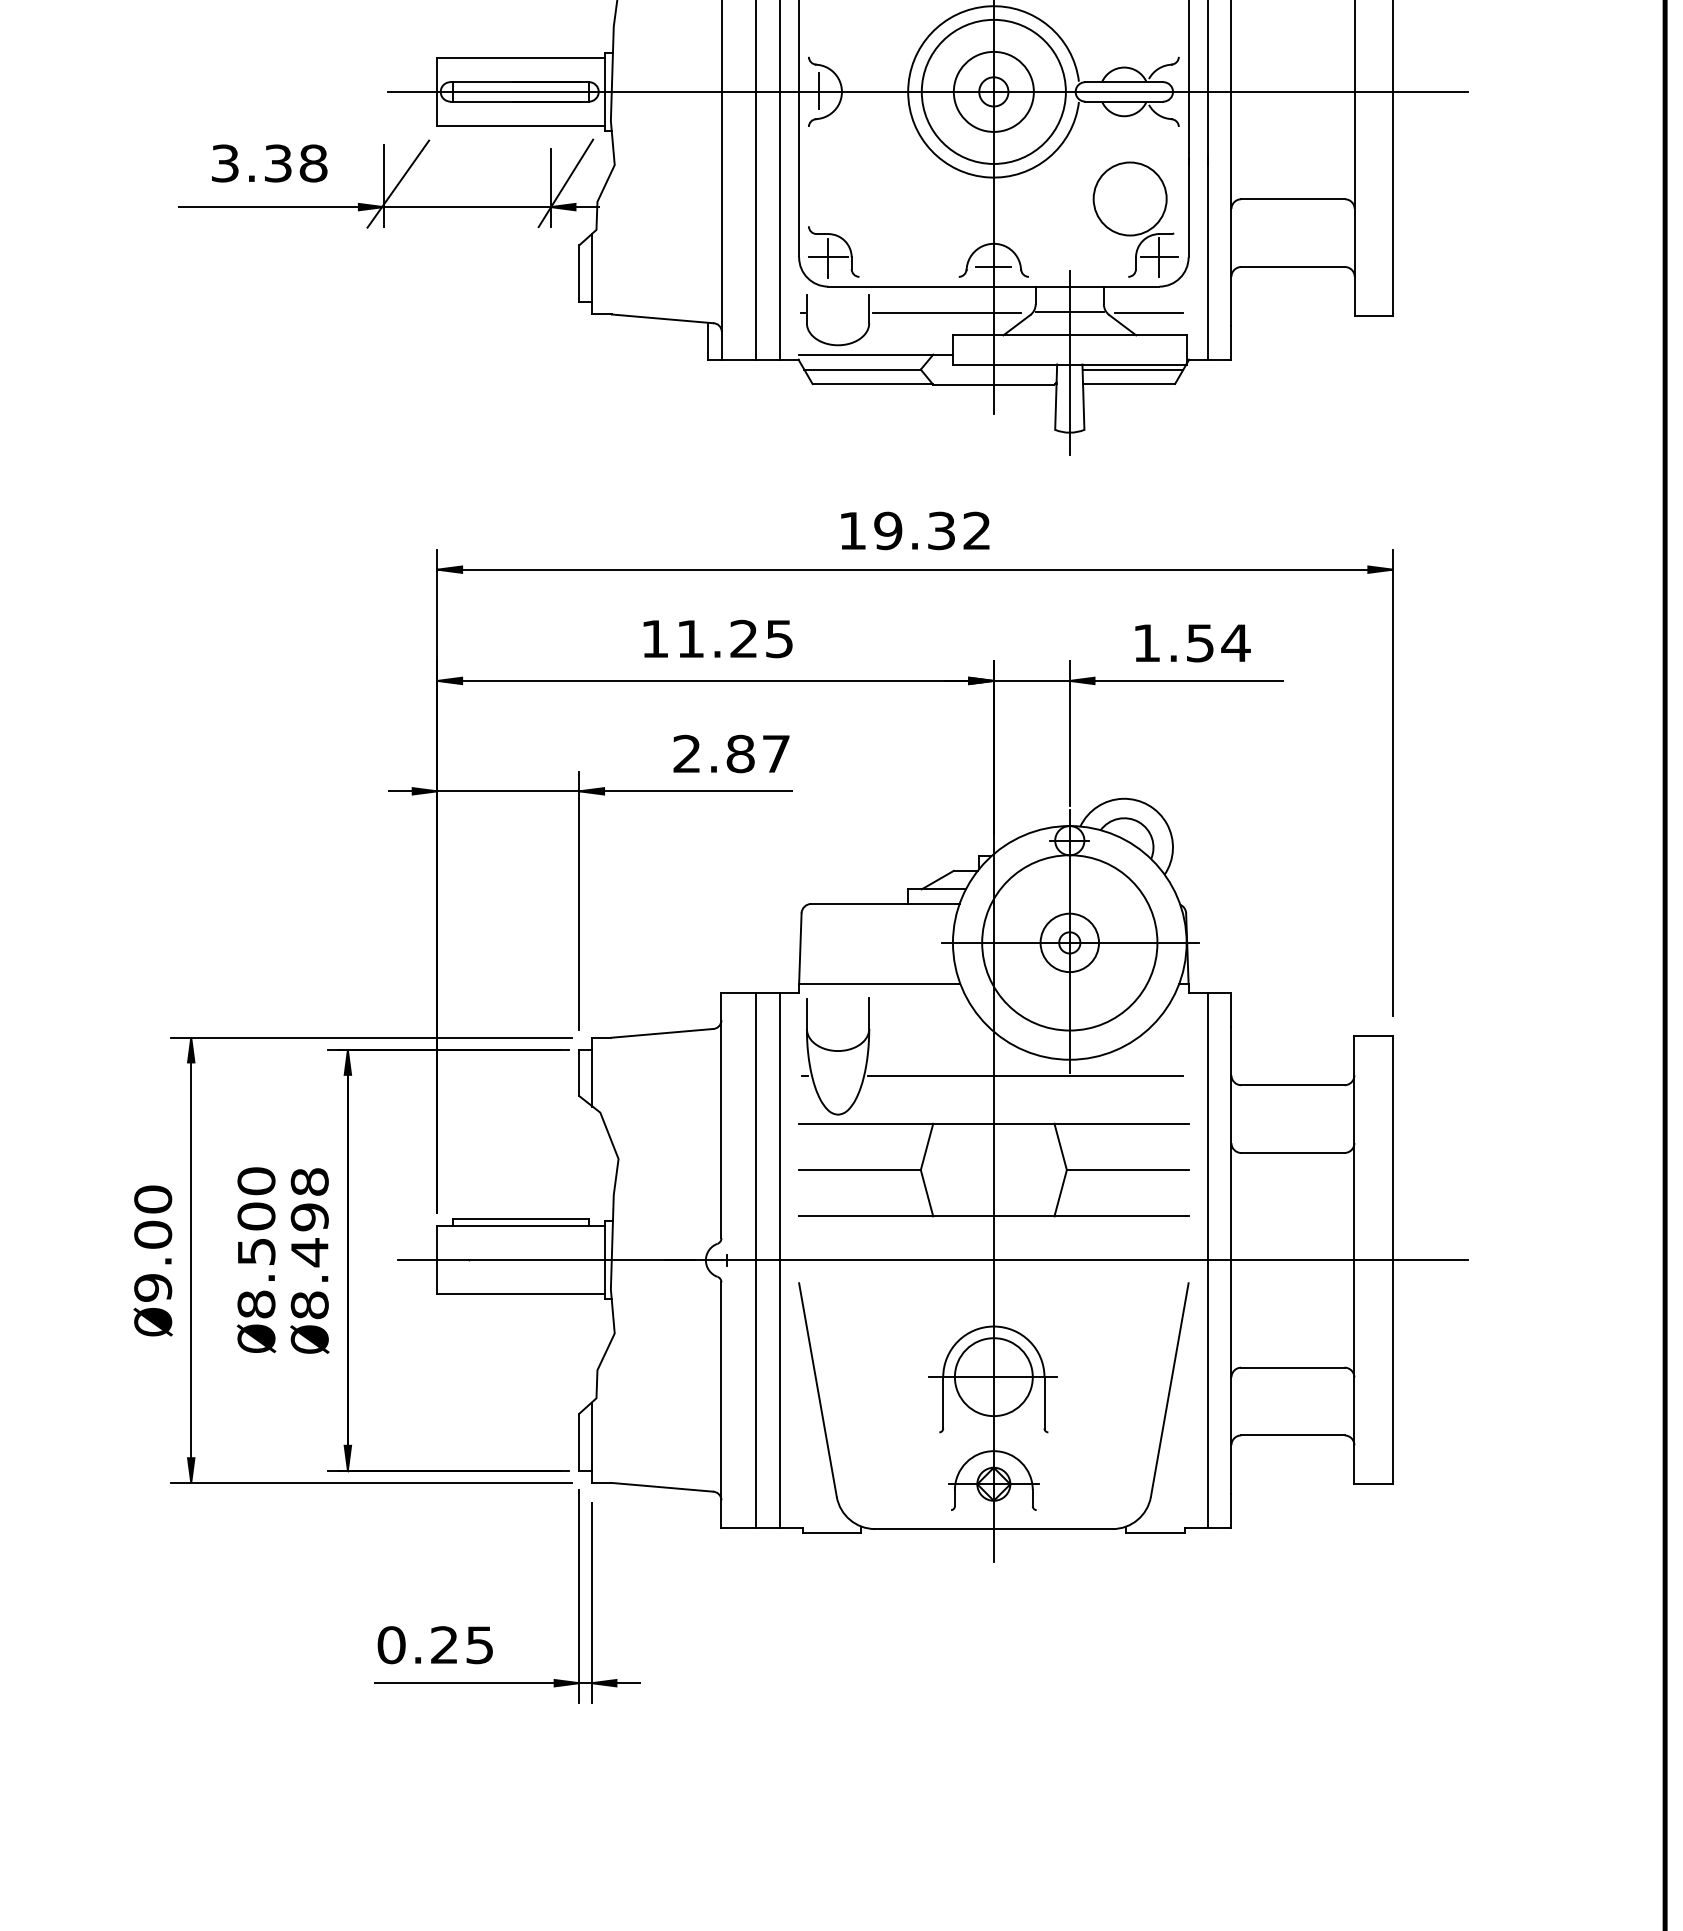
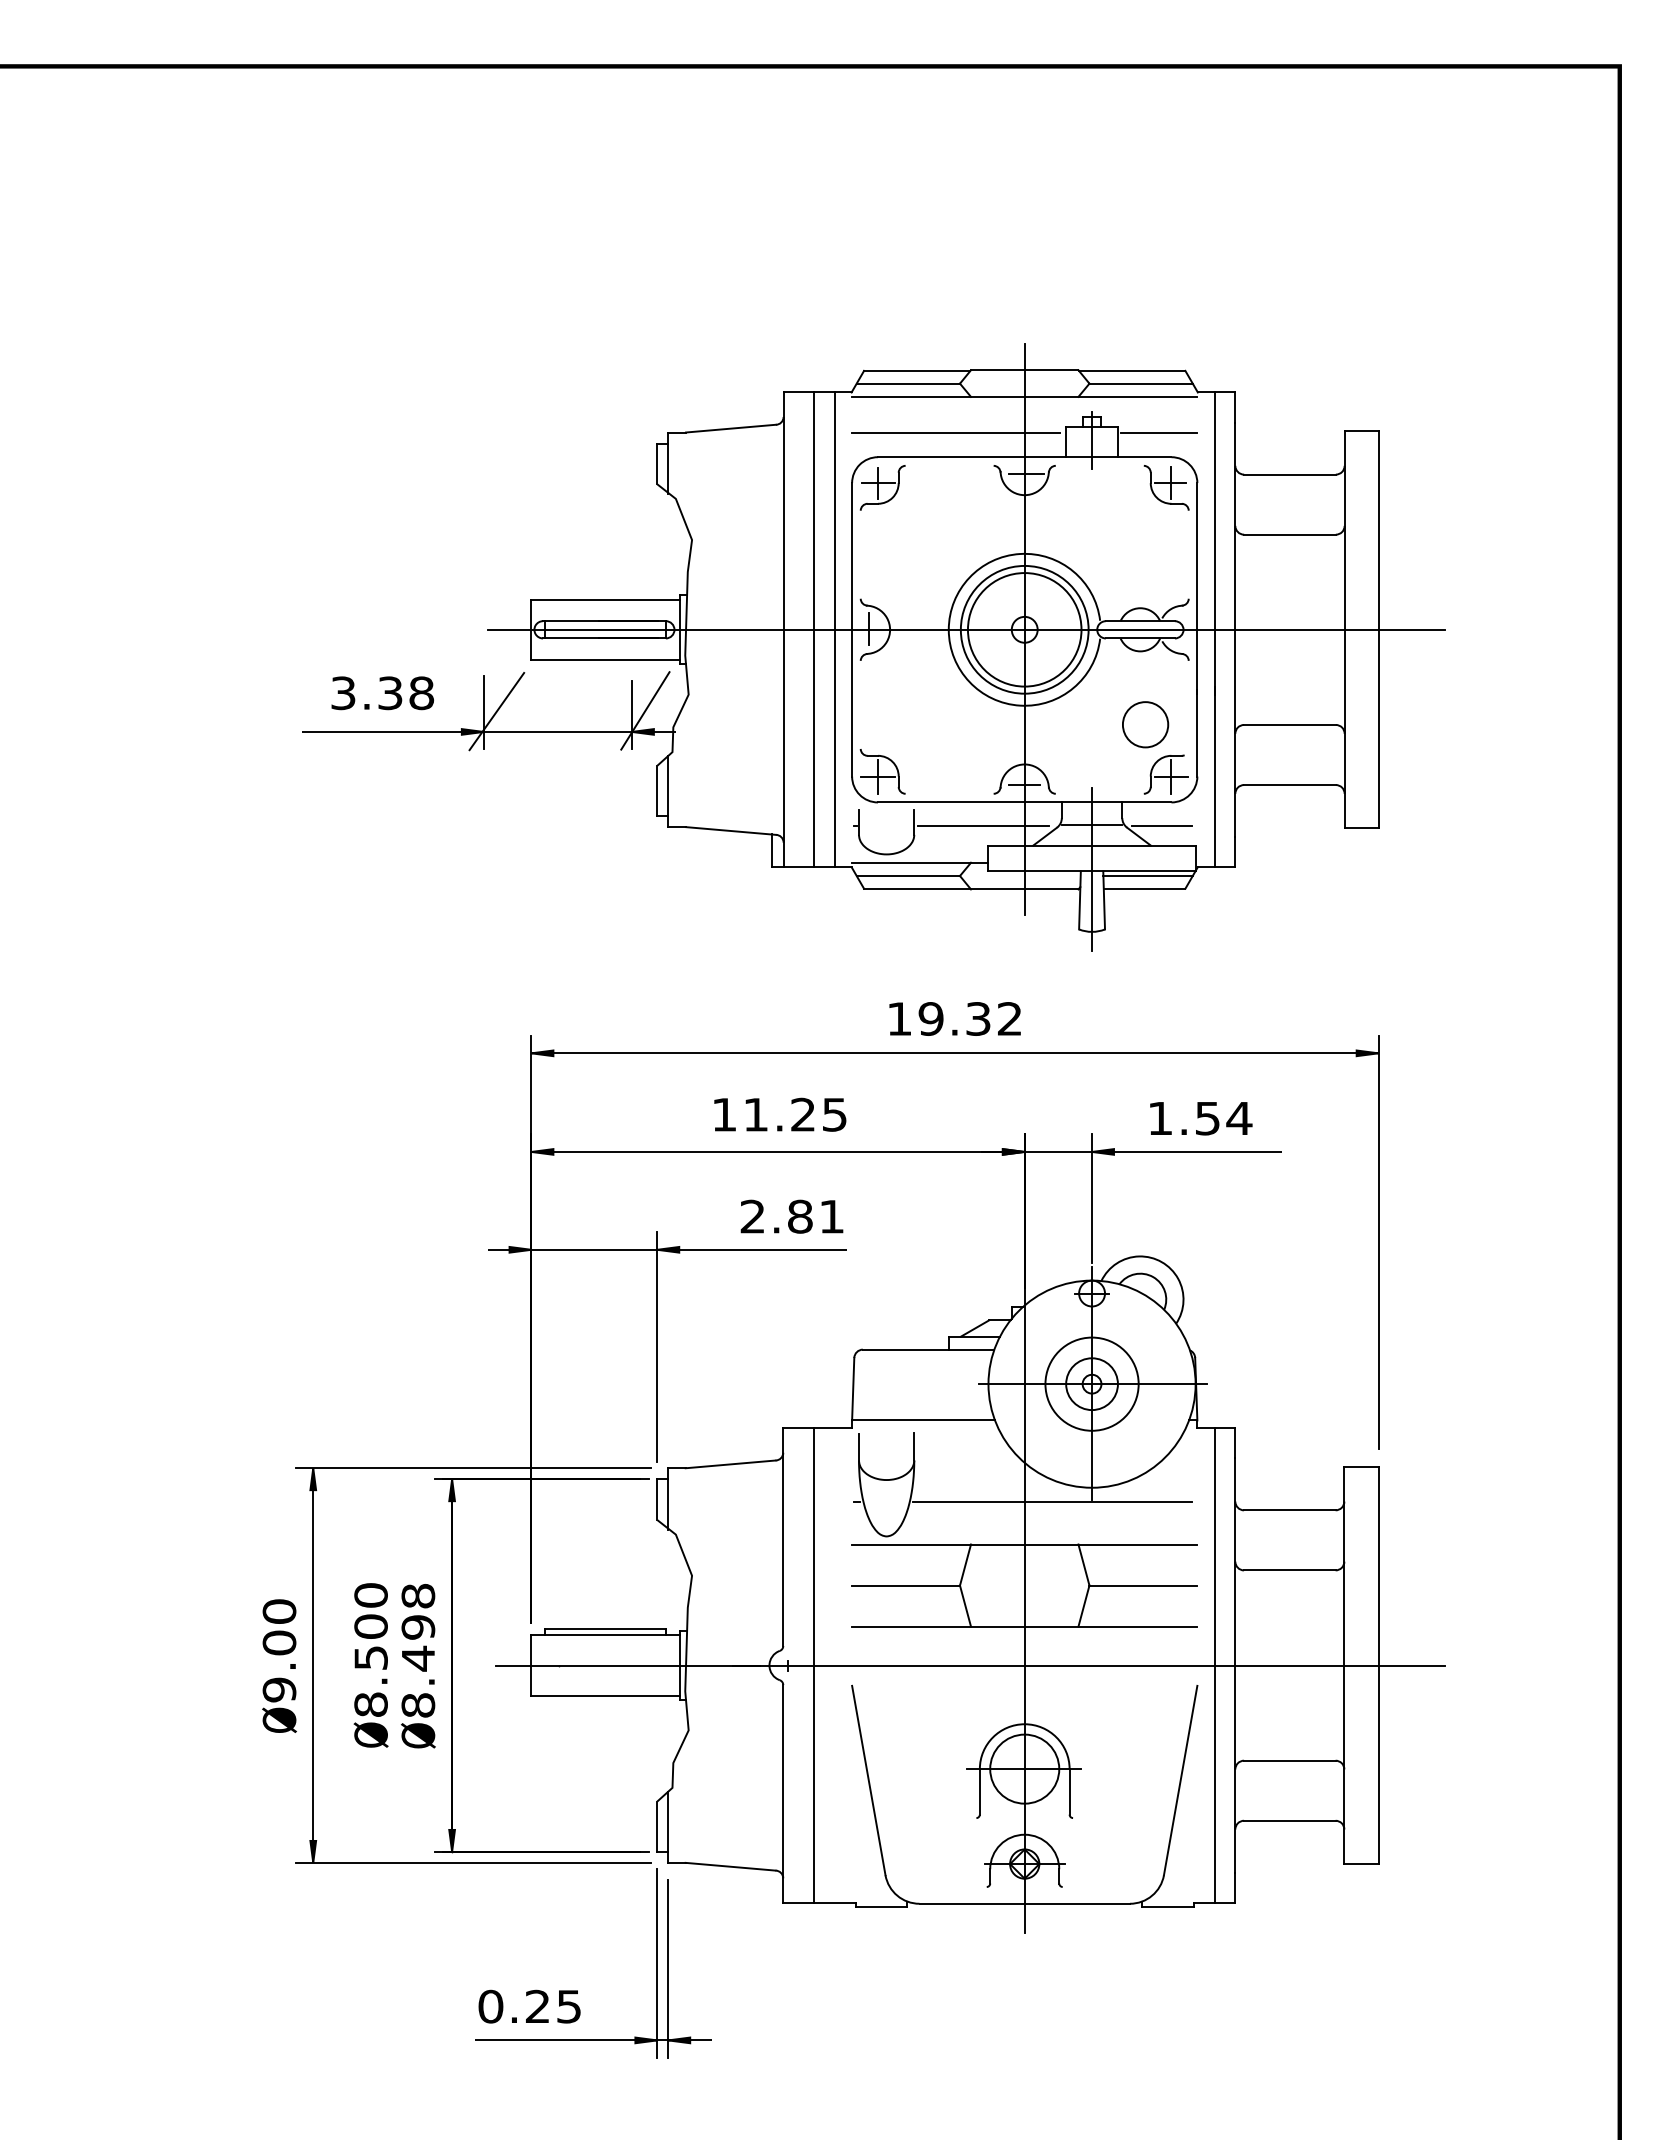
circle: (993, 91) -> (1024, 629), size x1.6
circle: (1130, 198) -> (1145, 724), size x0.7
text: (775, 753) -> (831, 1216), 2.87 -> 2.81
circle: (1069, 942) -> (1091, 1383), size x0.6
line: (779, 1260) -> (834, 1665), removed

